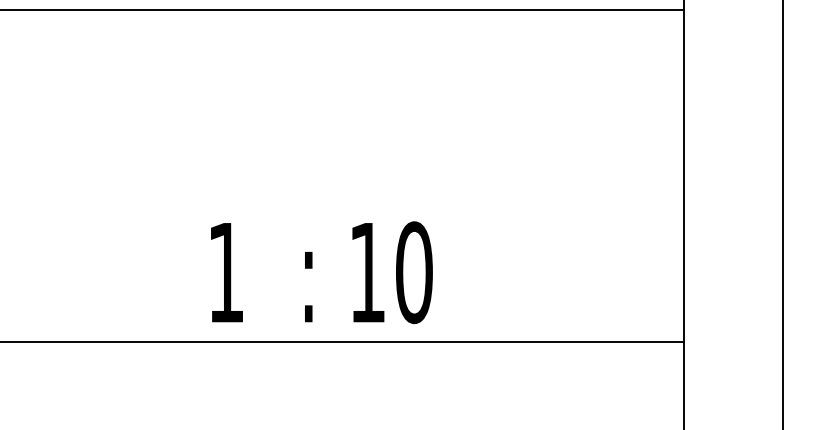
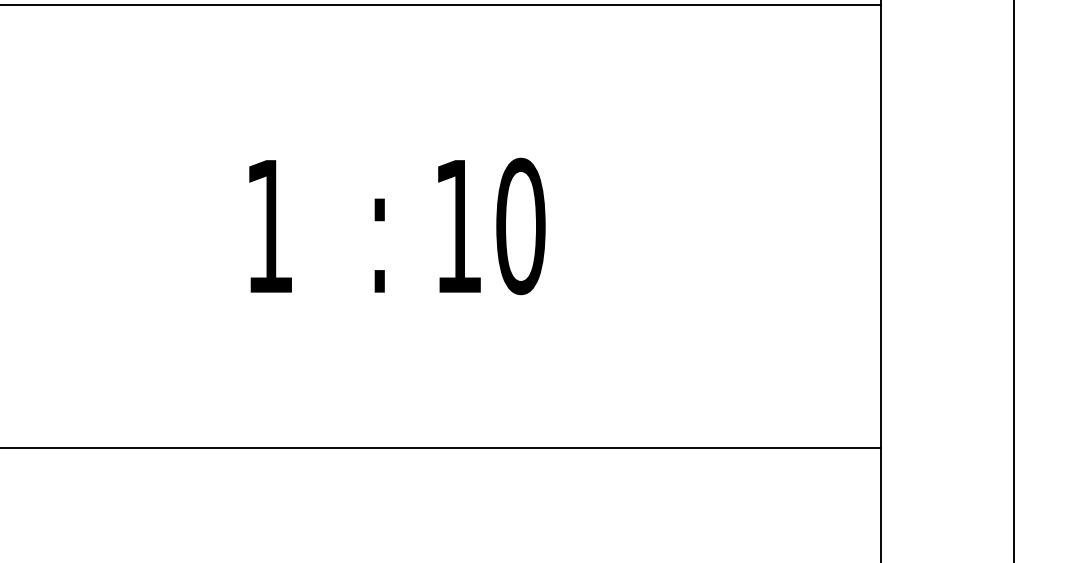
text: (321, 272) -> (396, 226), moved

